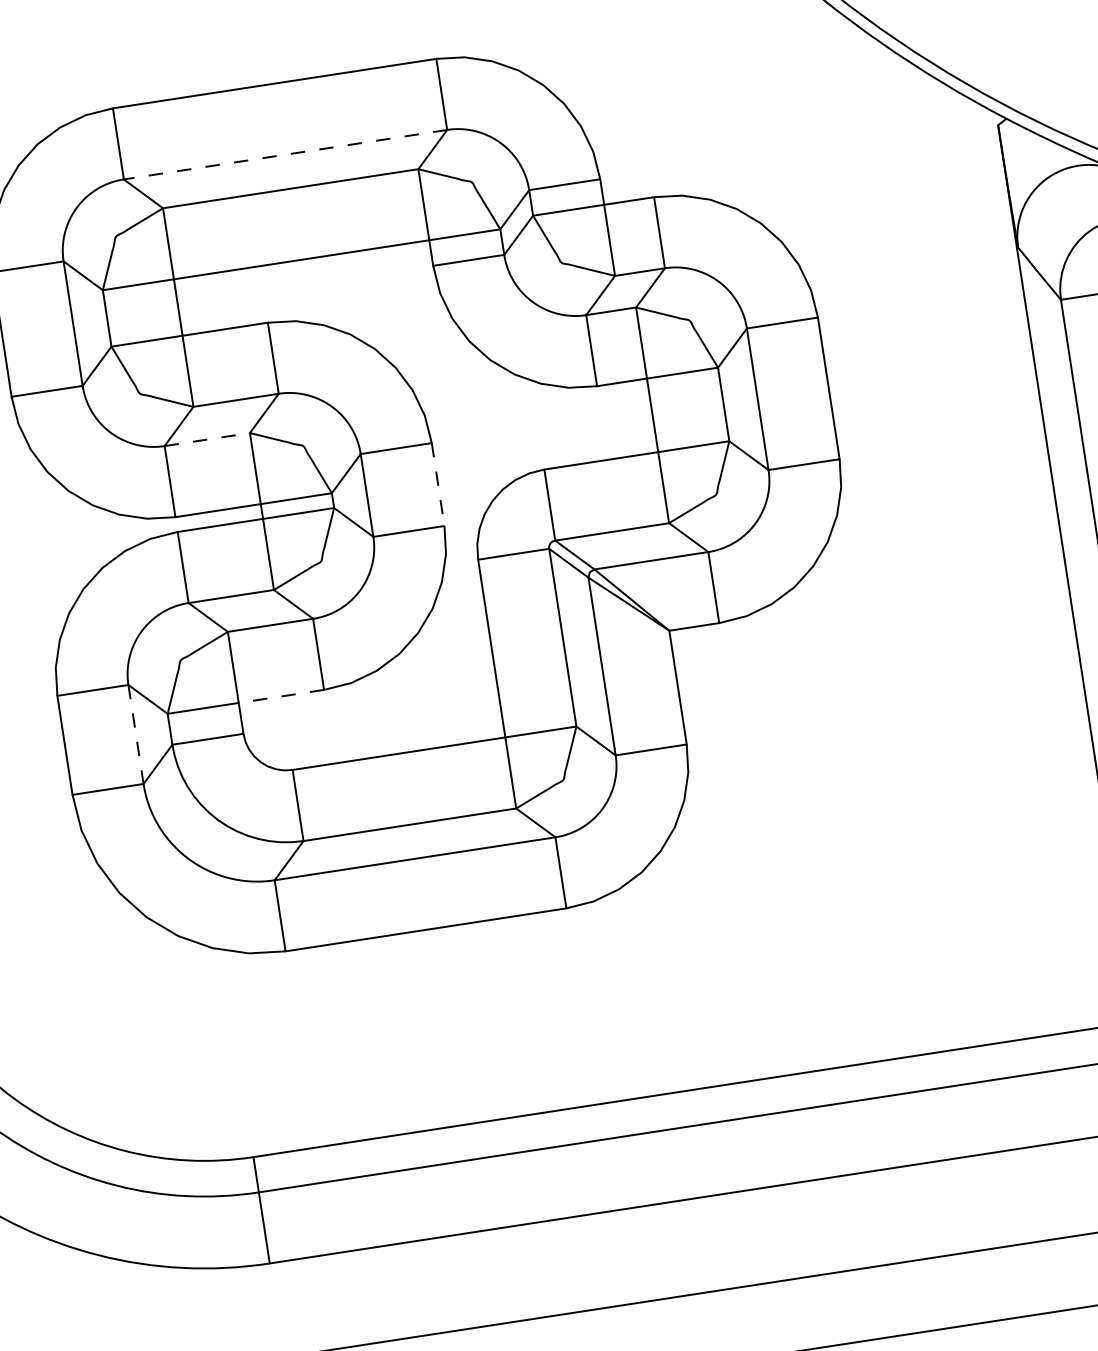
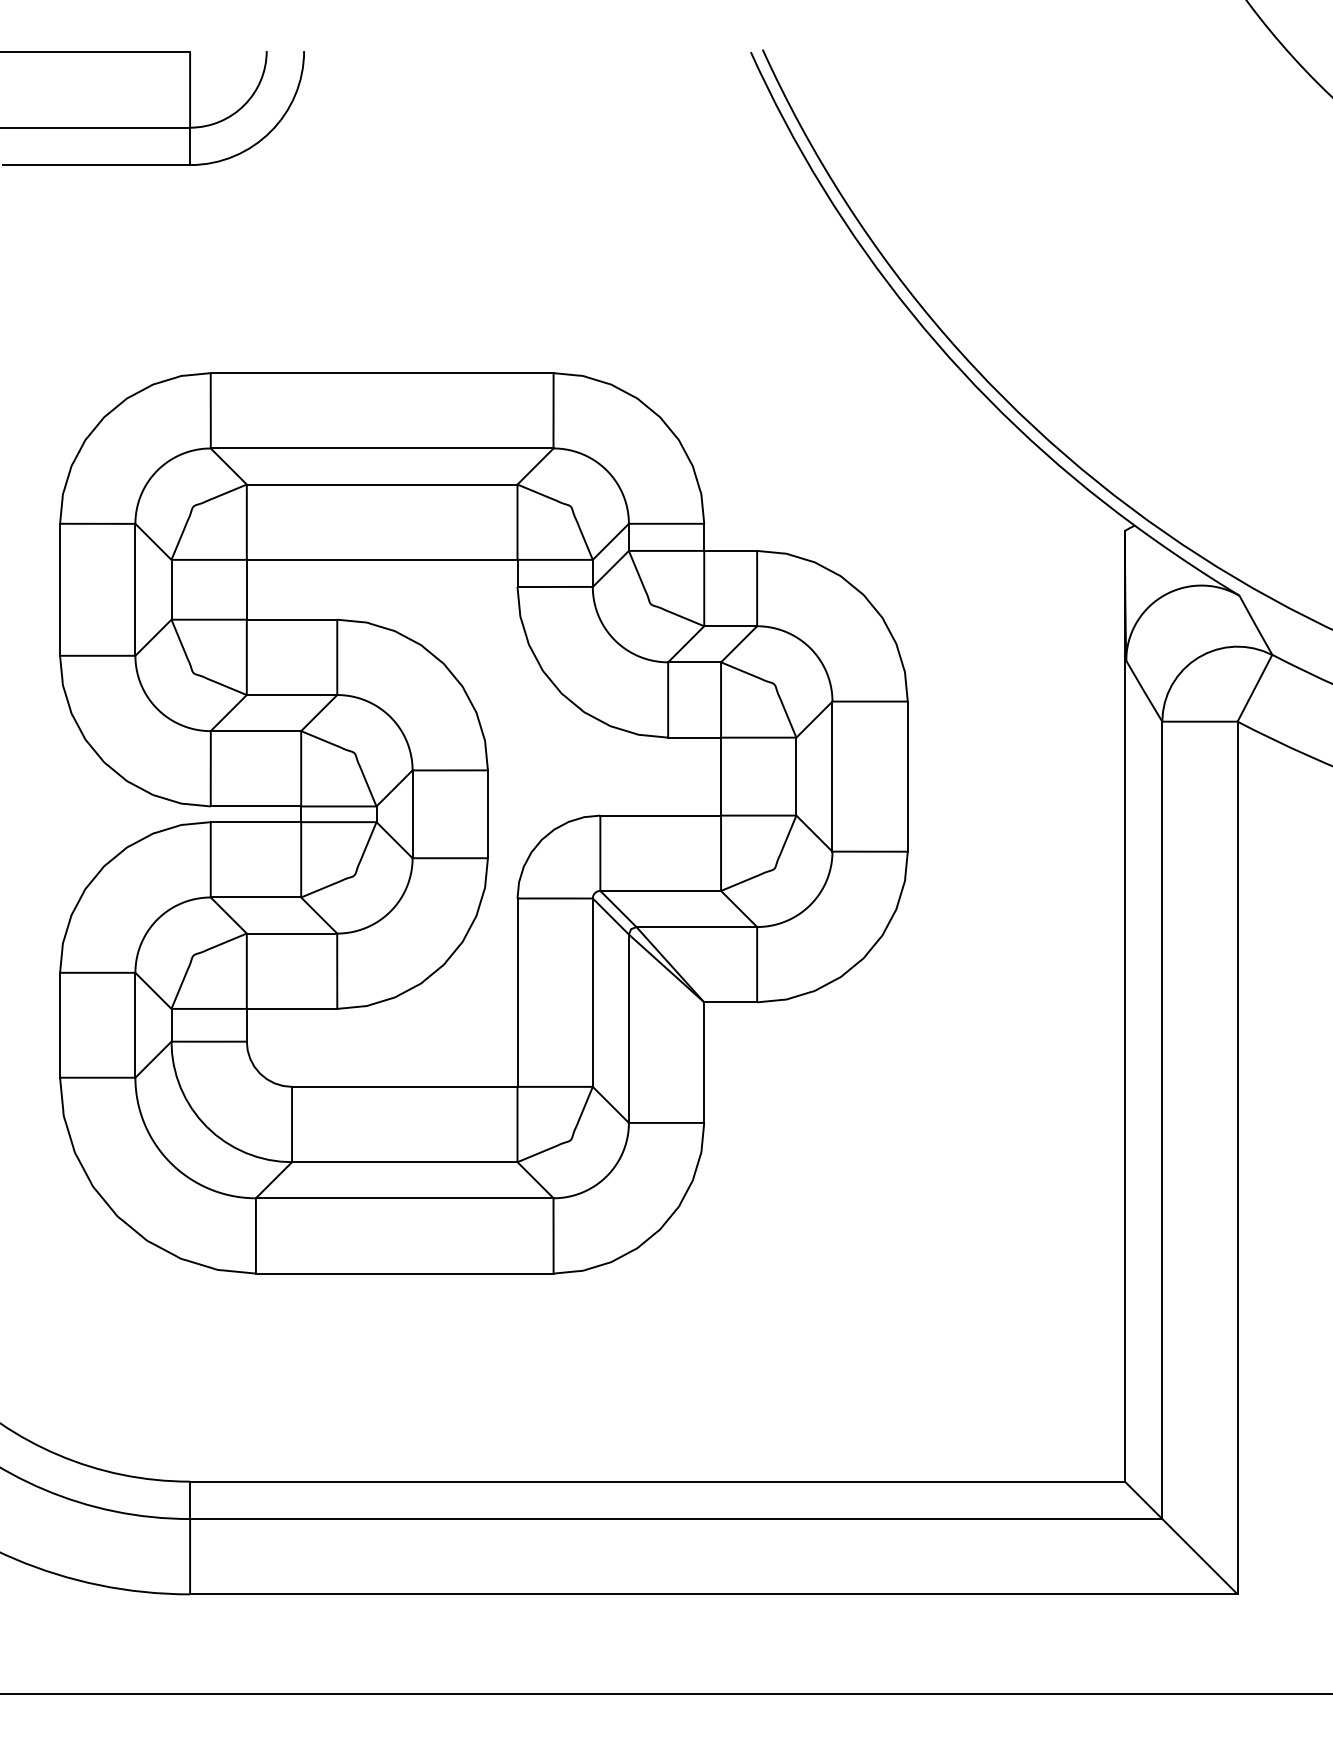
line: (284, 154) -> (381, 448), dashed -> solid
line: (207, 439) -> (256, 731), dashed -> solid
line: (437, 484) -> (487, 814), dashed -> solid
line: (280, 696) -> (291, 1008), dashed -> solid
line: (136, 734) -> (135, 1025), dashed -> solid

